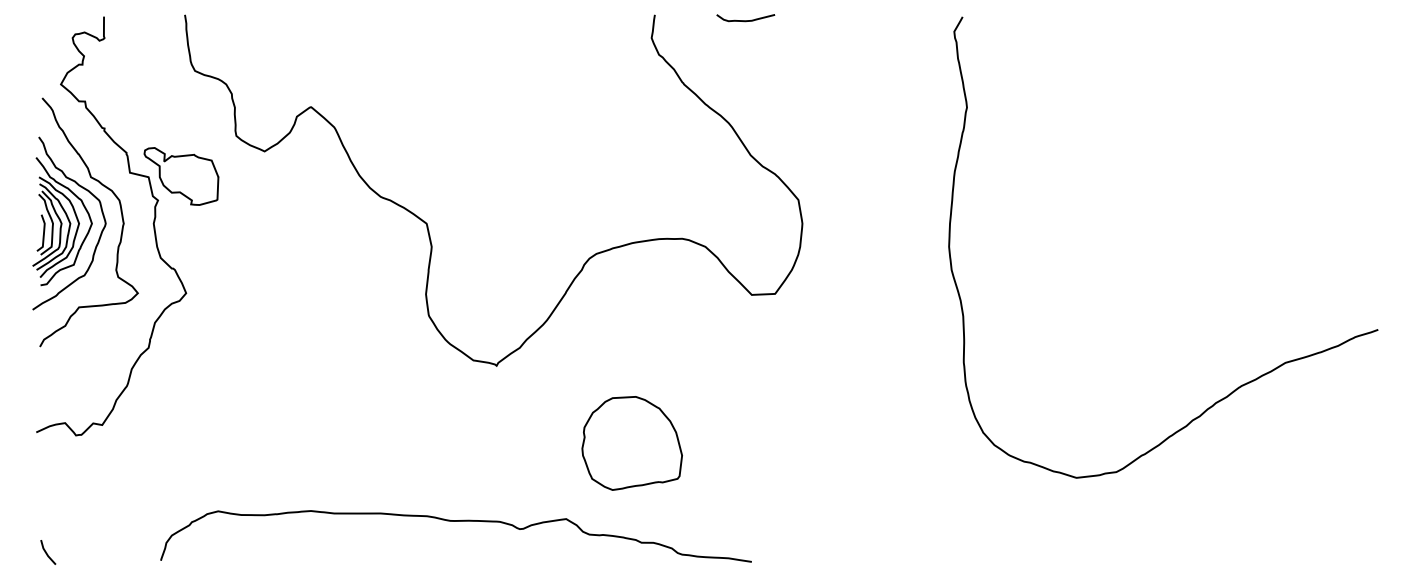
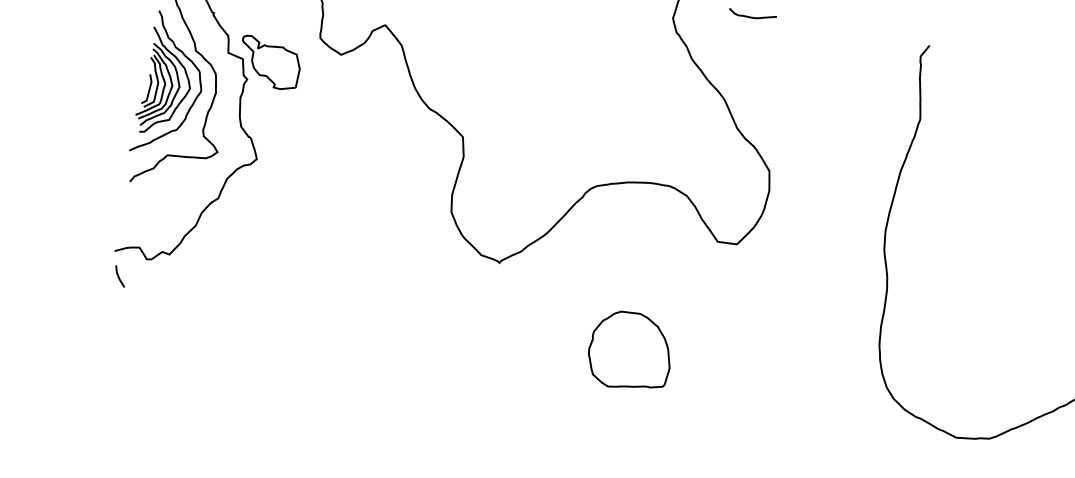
part: (631, 443) -> (630, 351), moved
curve: (455, 521) -> (443, 383), removed
line: (47, 553) -> (119, 277), moved

